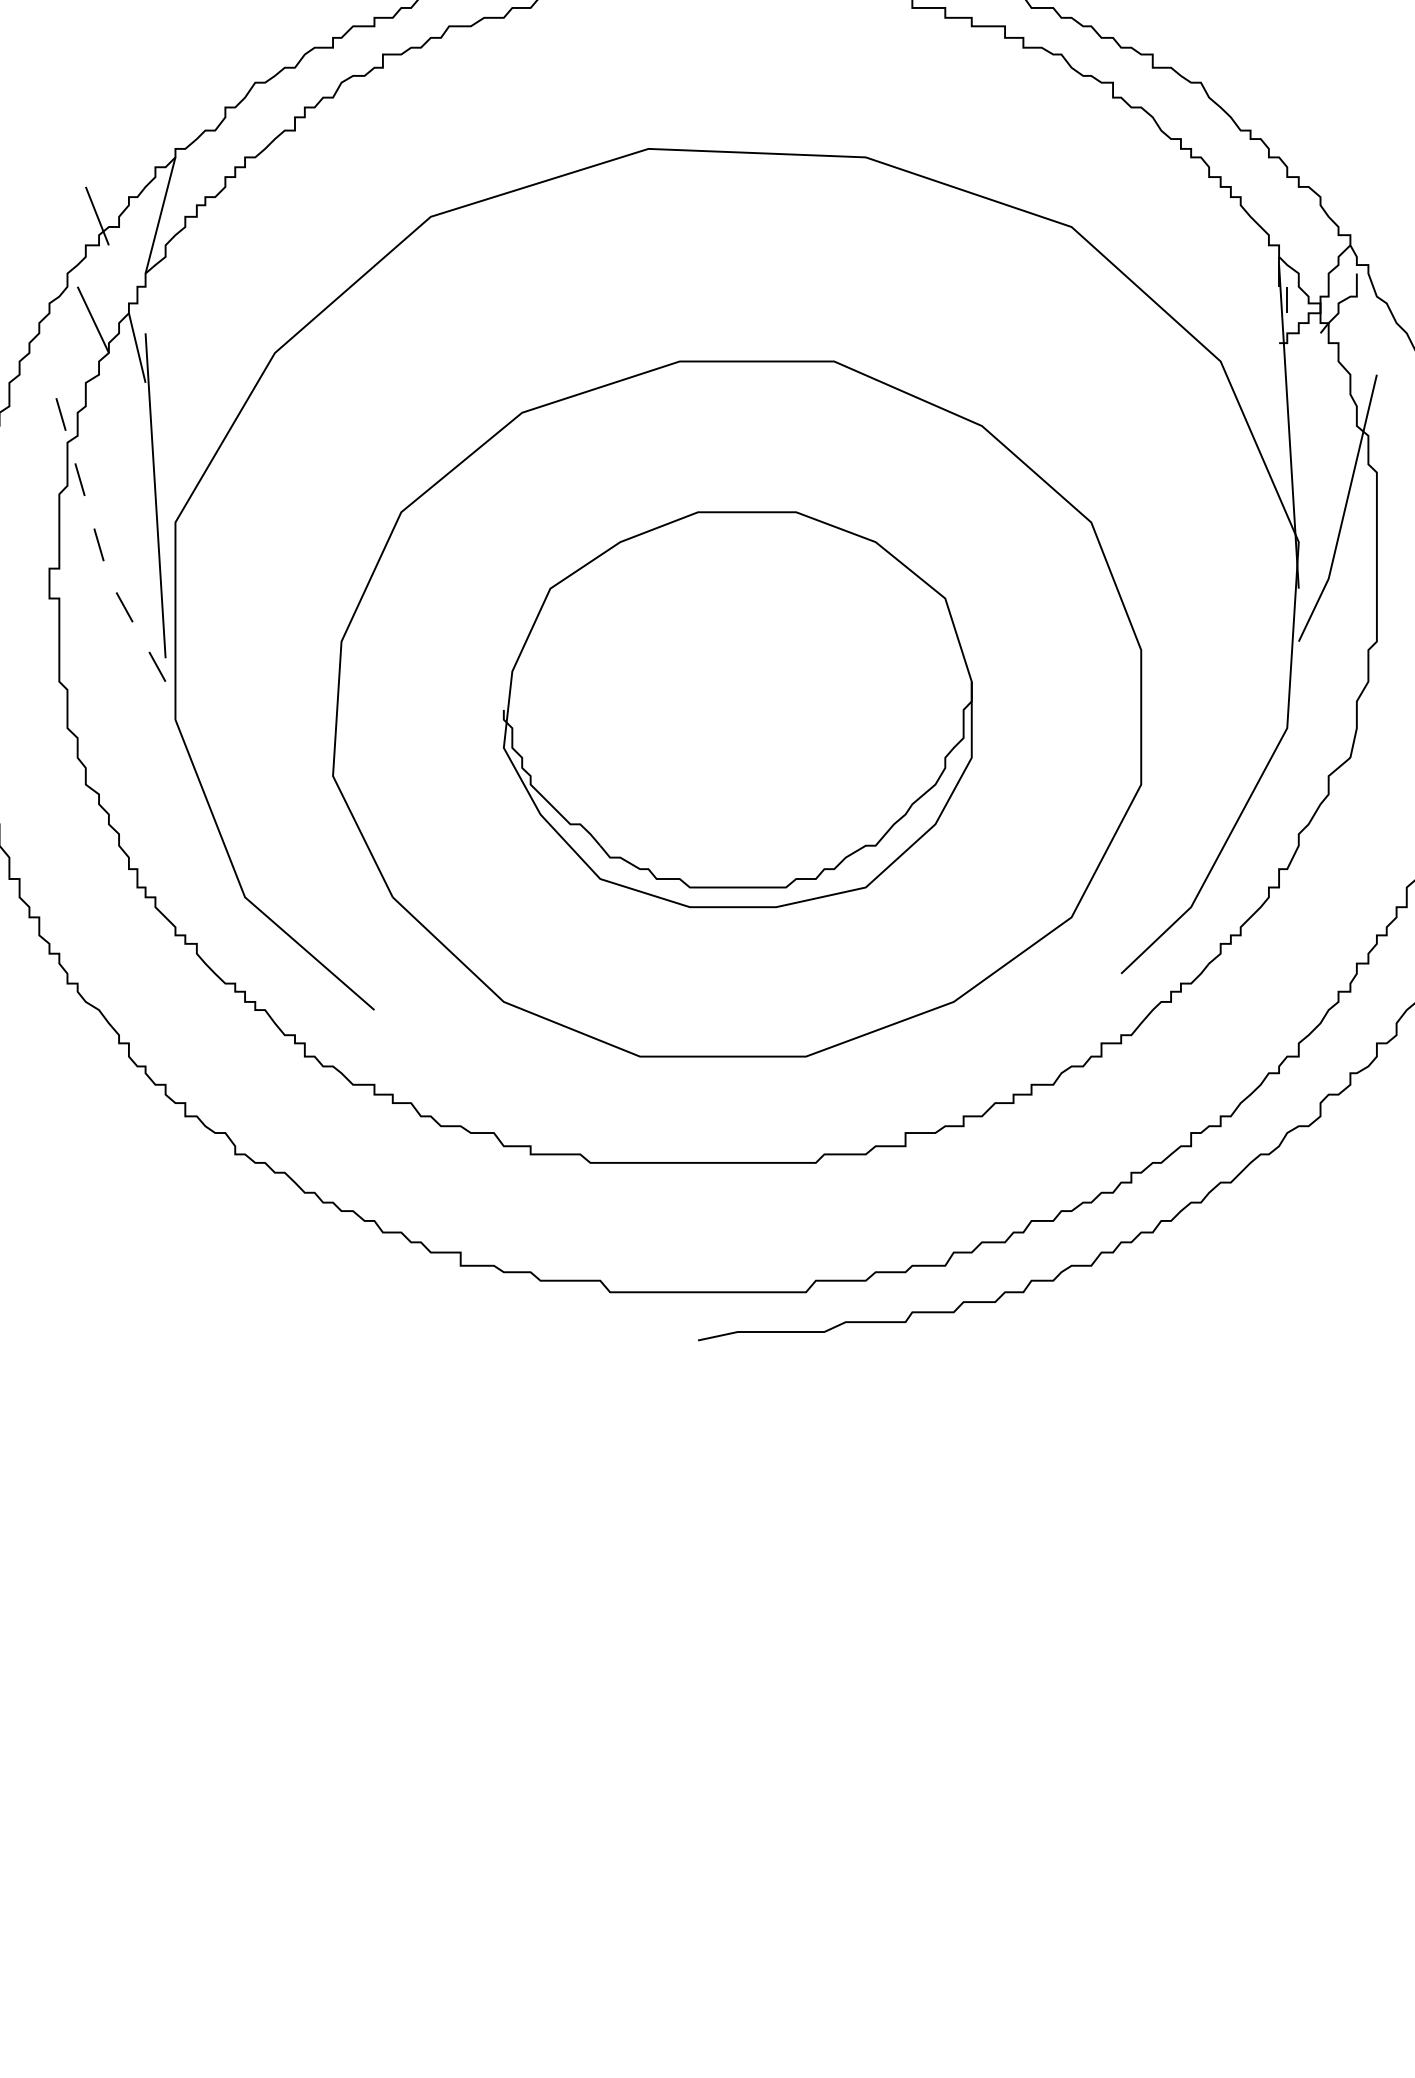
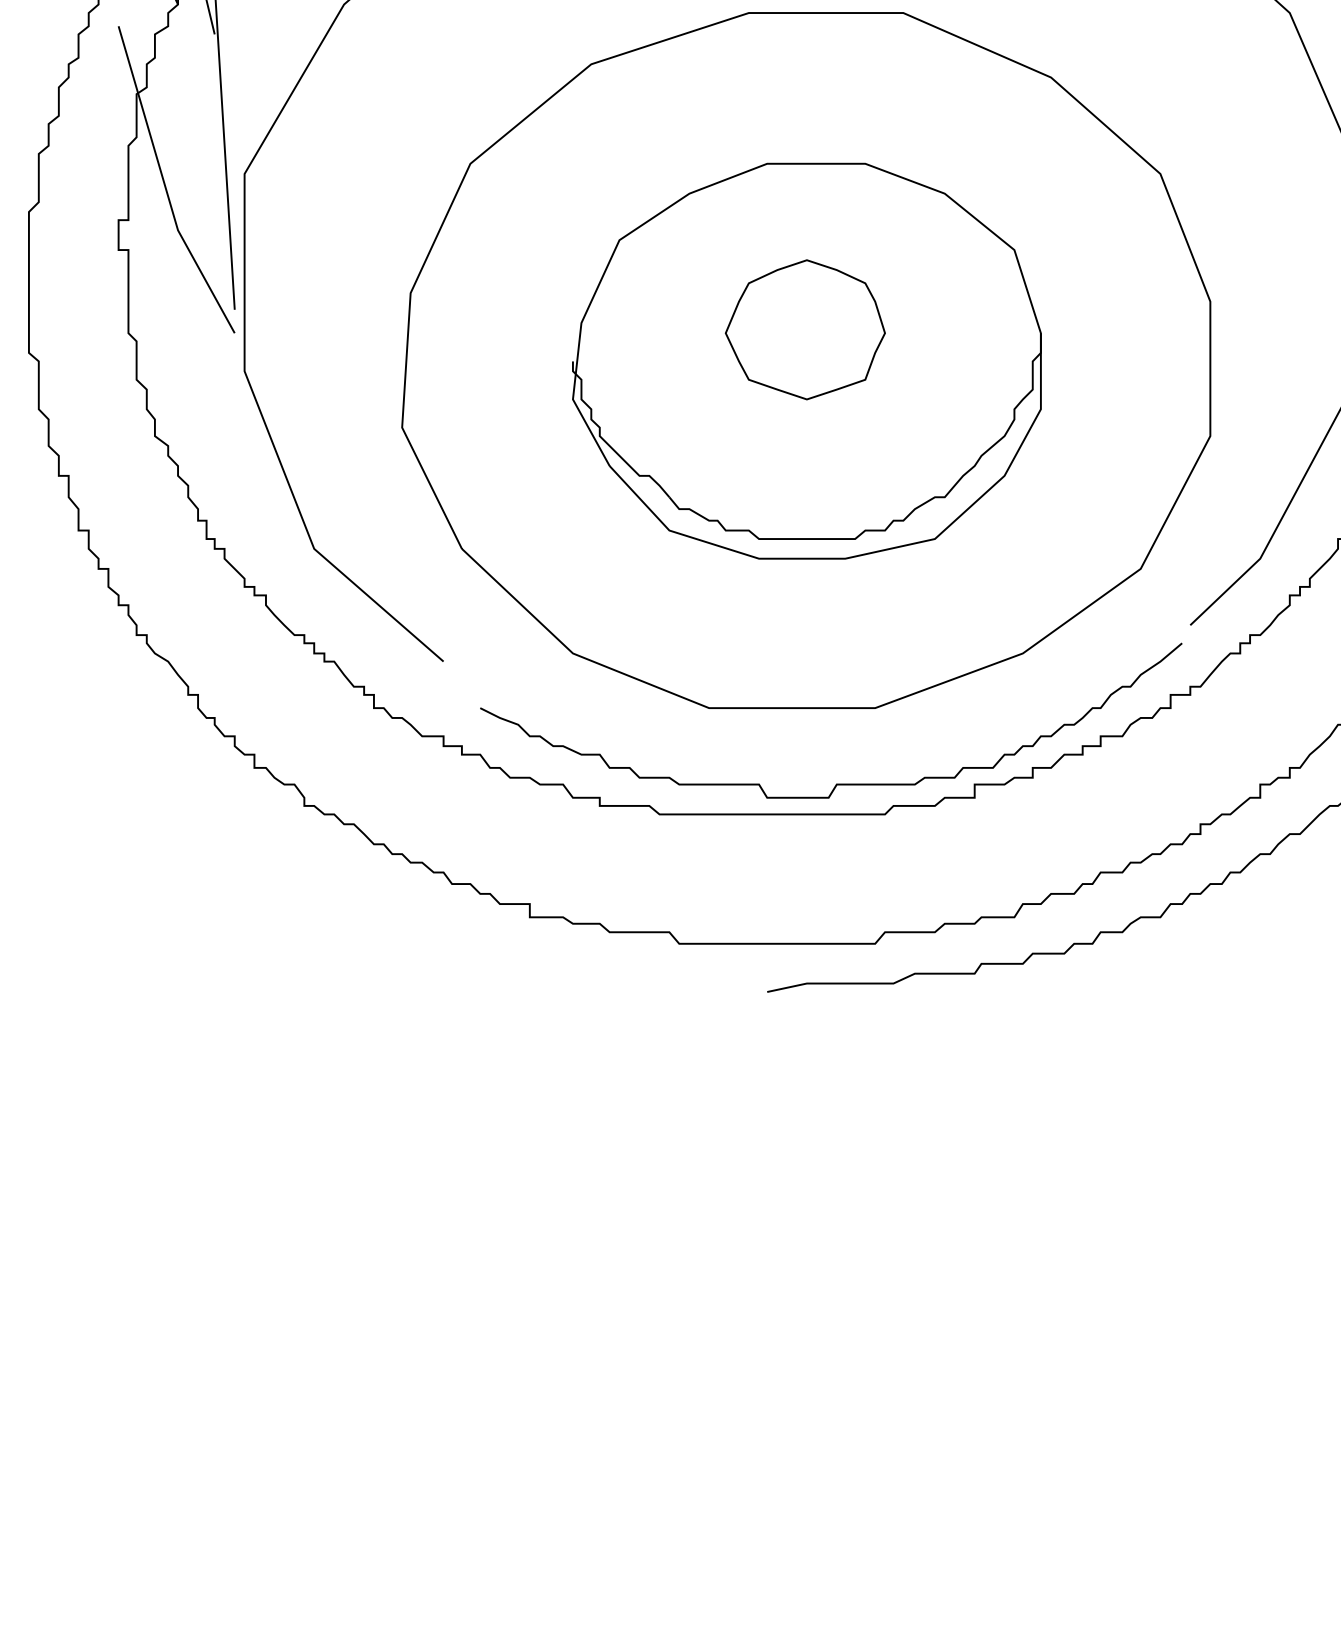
line: (95, 533) -> (164, 185), dashed -> solid
part: (735, 677) -> (804, 329), added
curve: (766, 1132) -> (835, 784), added

